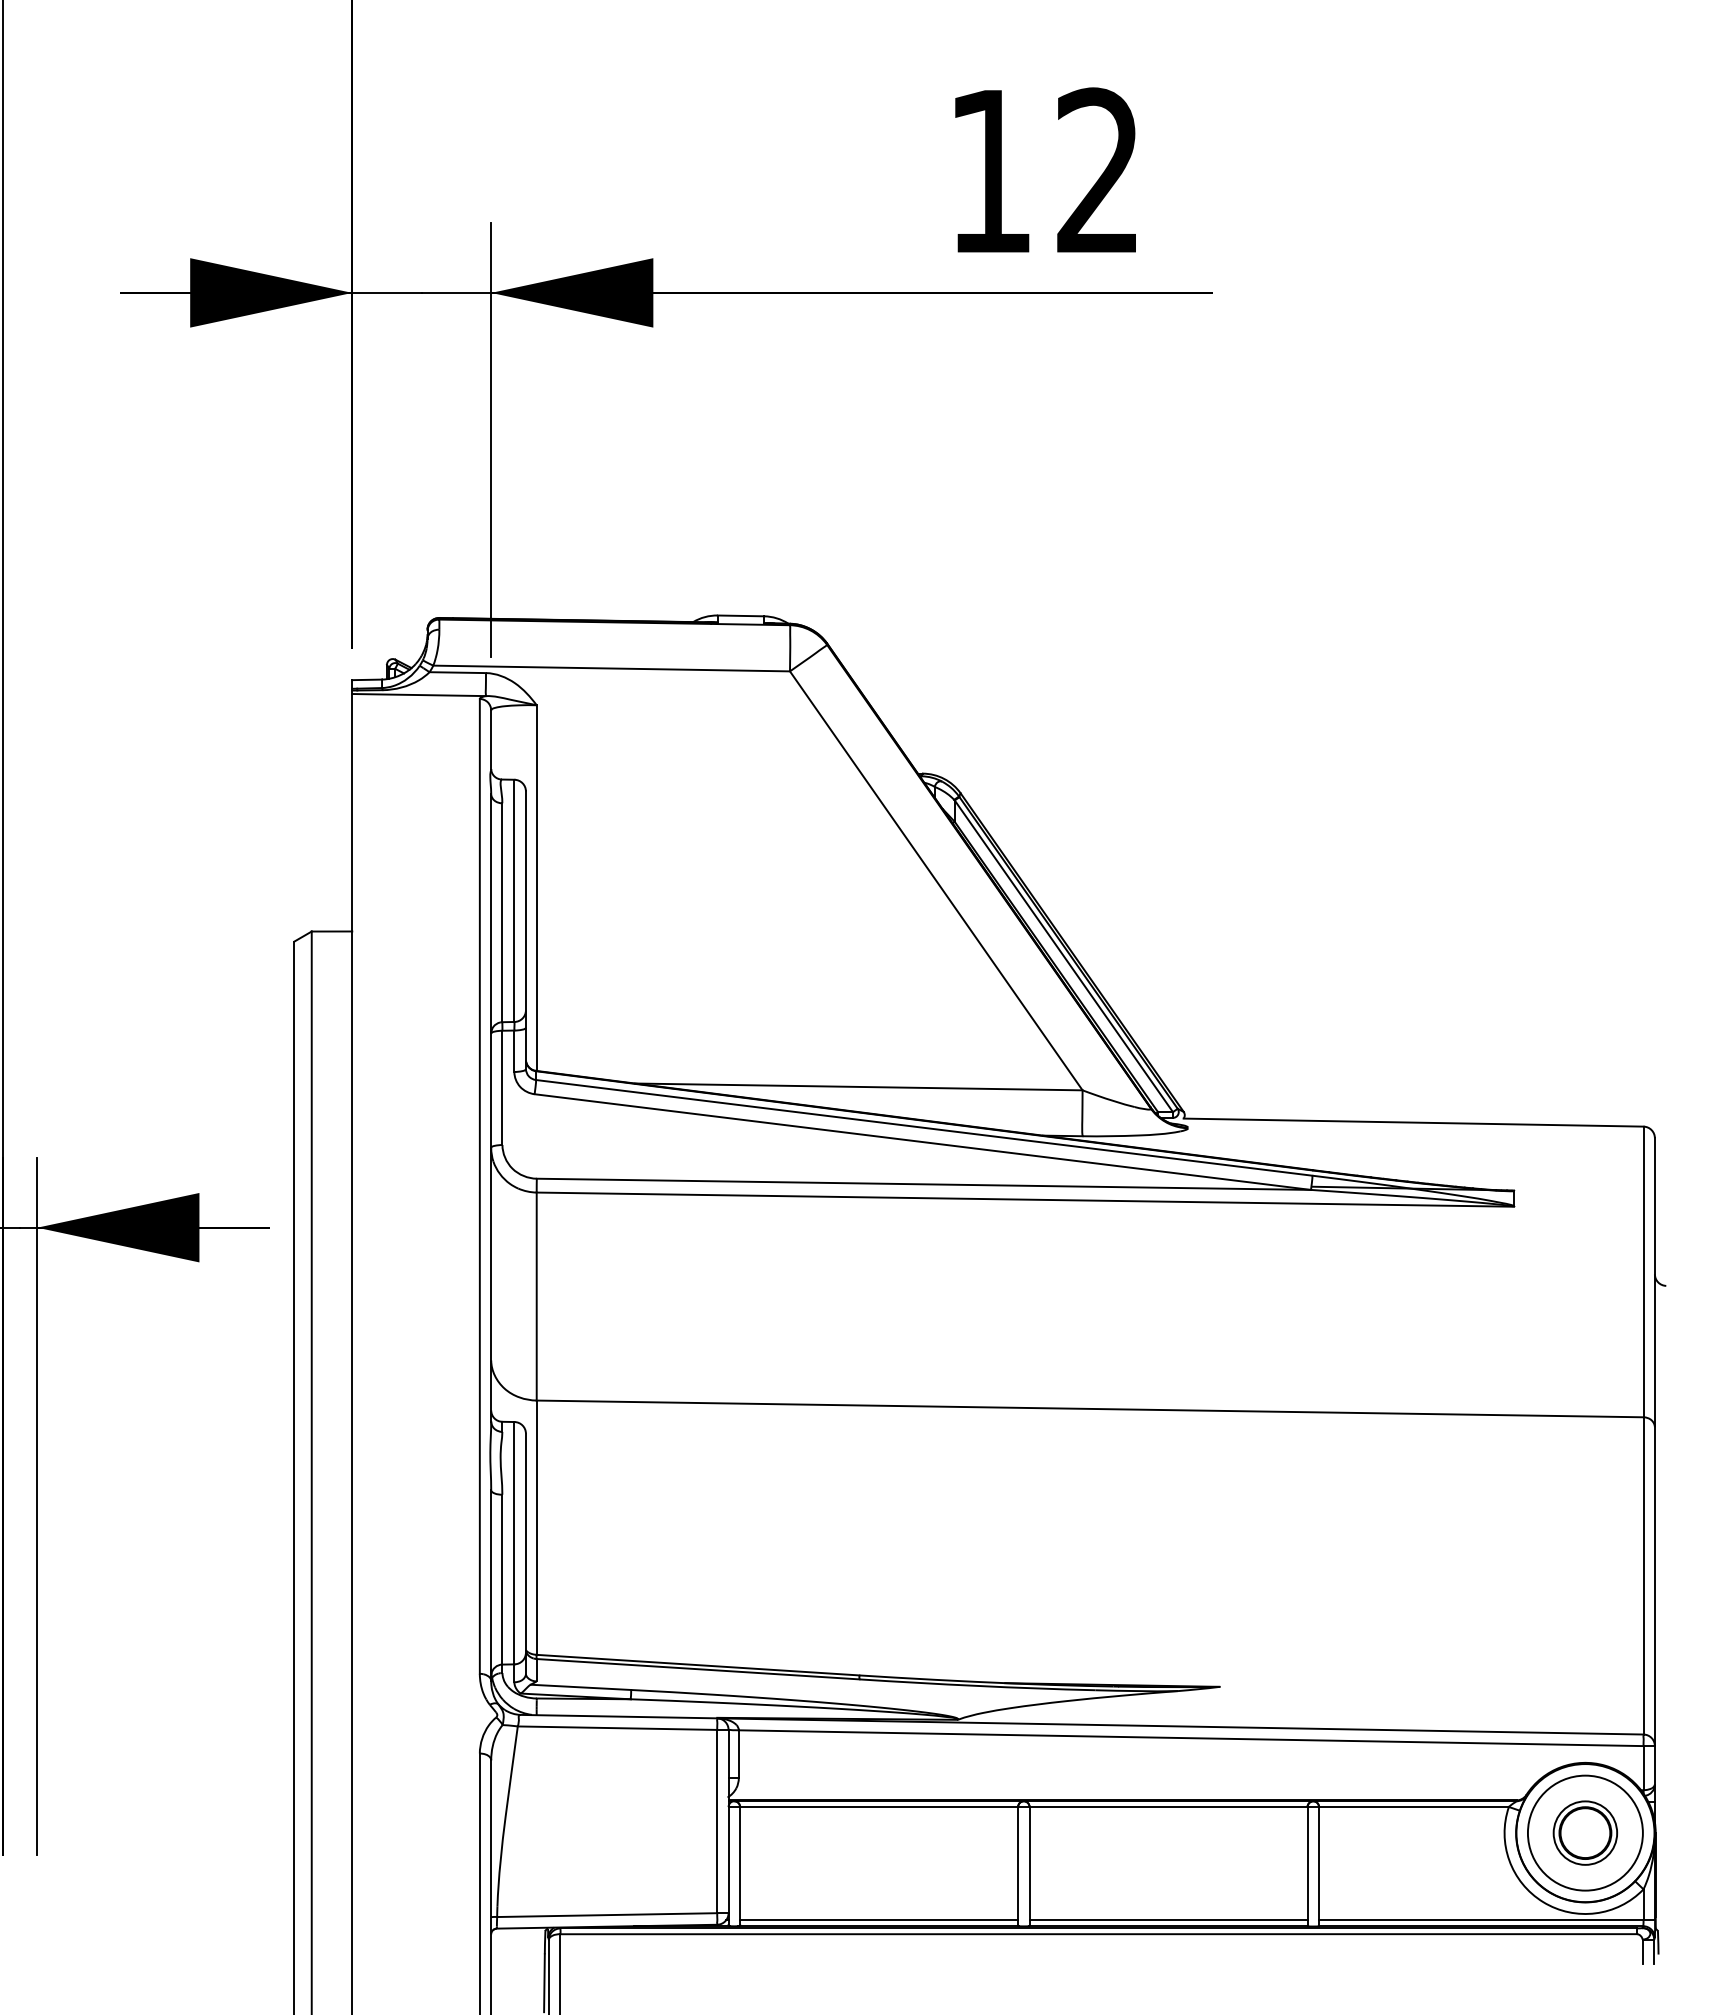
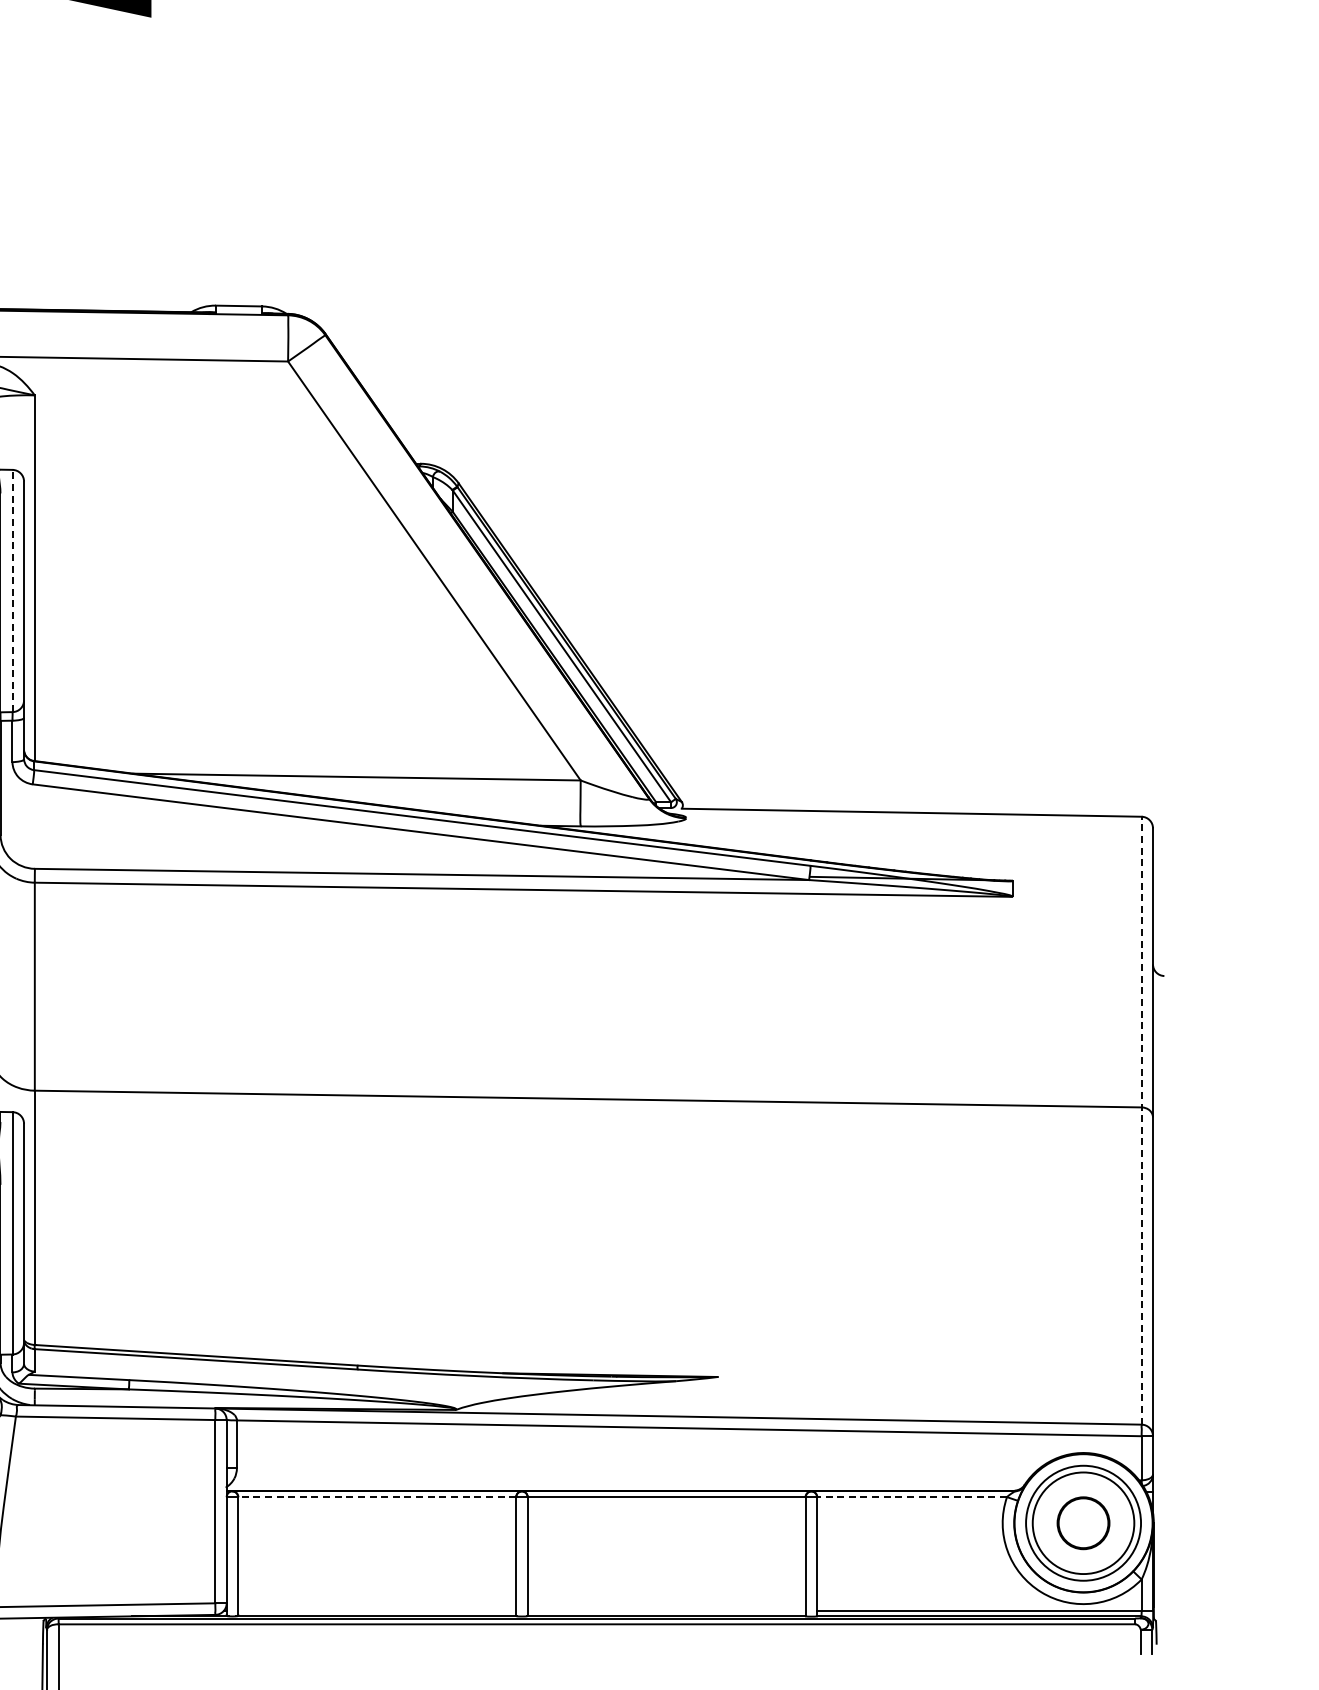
line: (514, 900) -> (12, 590), solid -> dashed
line: (1643, 1430) -> (1141, 1120), solid -> dashed
line: (879, 1806) -> (377, 1496), solid -> dashed
line: (1414, 1806) -> (912, 1496), solid -> dashed
circle: (1585, 1832) -> (1083, 1522), size x1.6
line: (879, 1920) -> (377, 1610), removed
line: (1168, 1920) -> (666, 1610), removed

